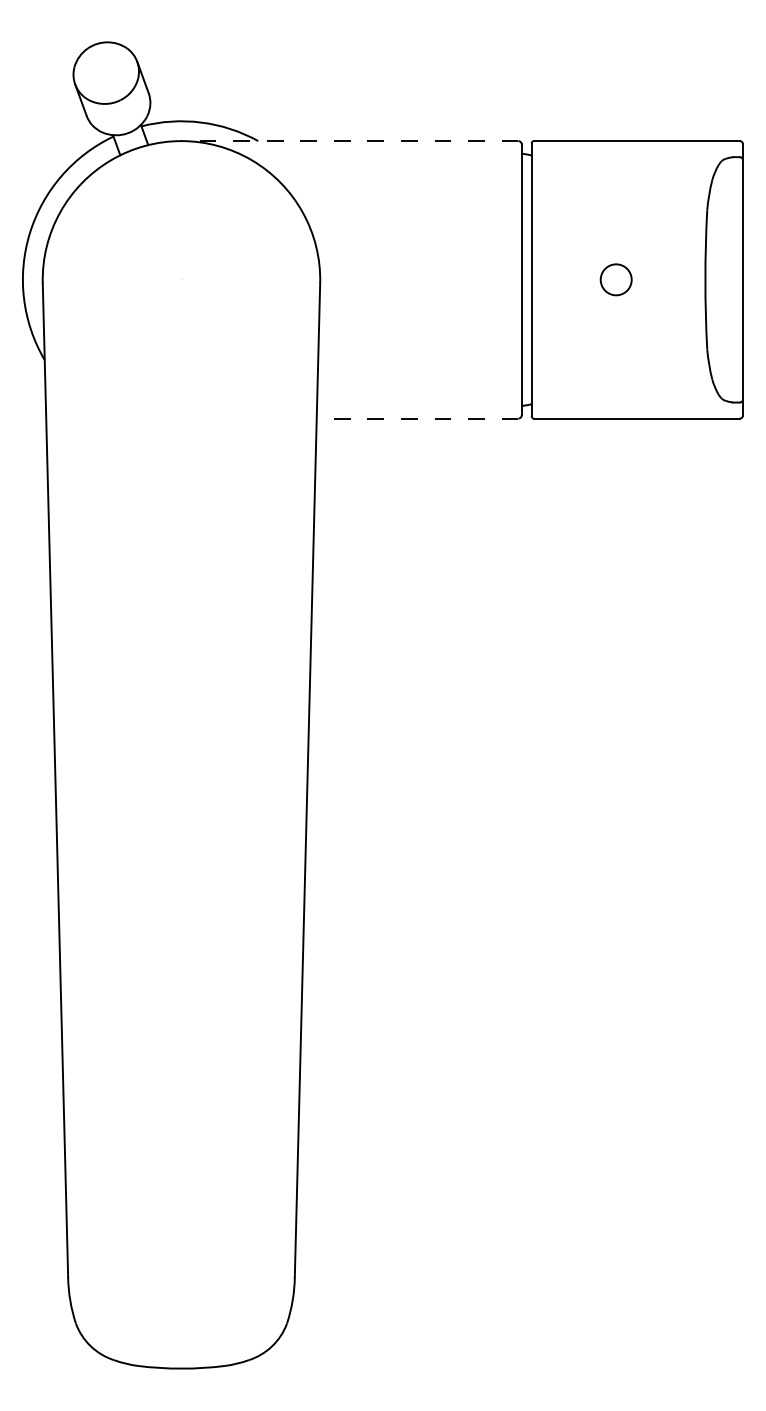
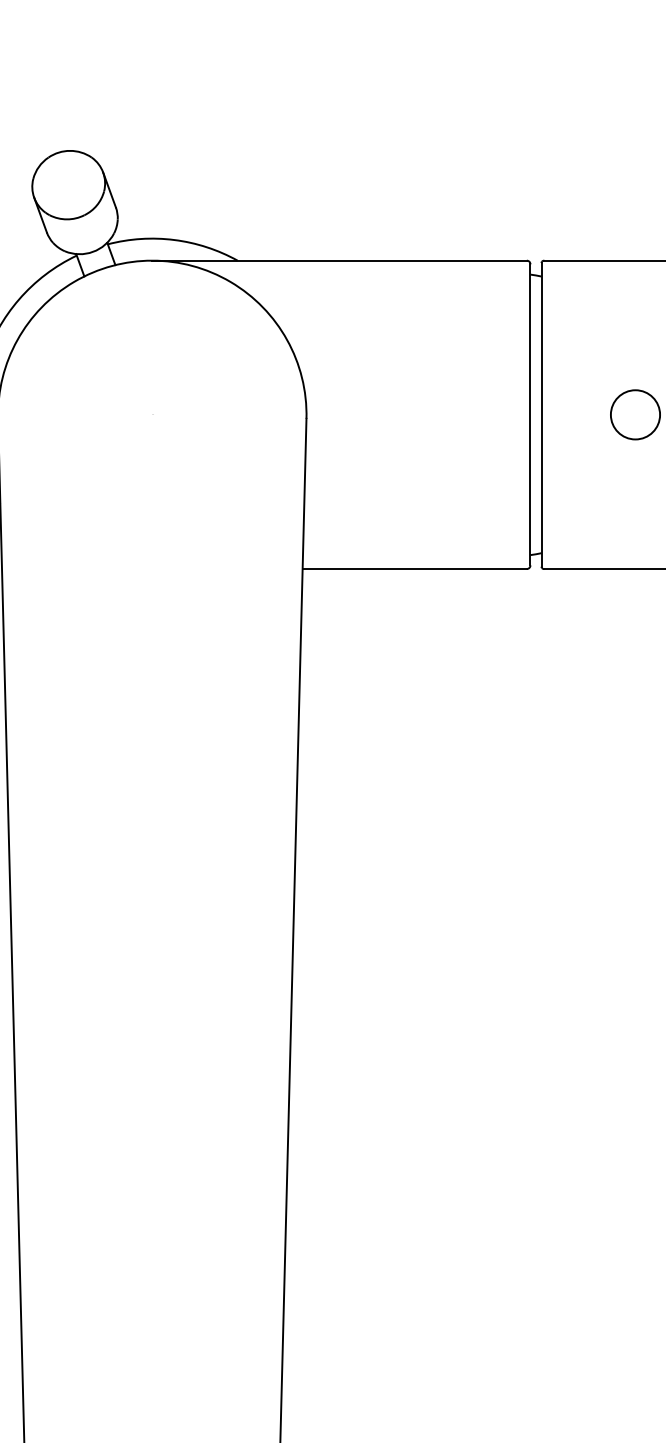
line: (349, 141) -> (339, 261), dashed -> solid
circle: (616, 279) -> (635, 414), size x1.43
line: (417, 418) -> (414, 568), dashed -> solid

